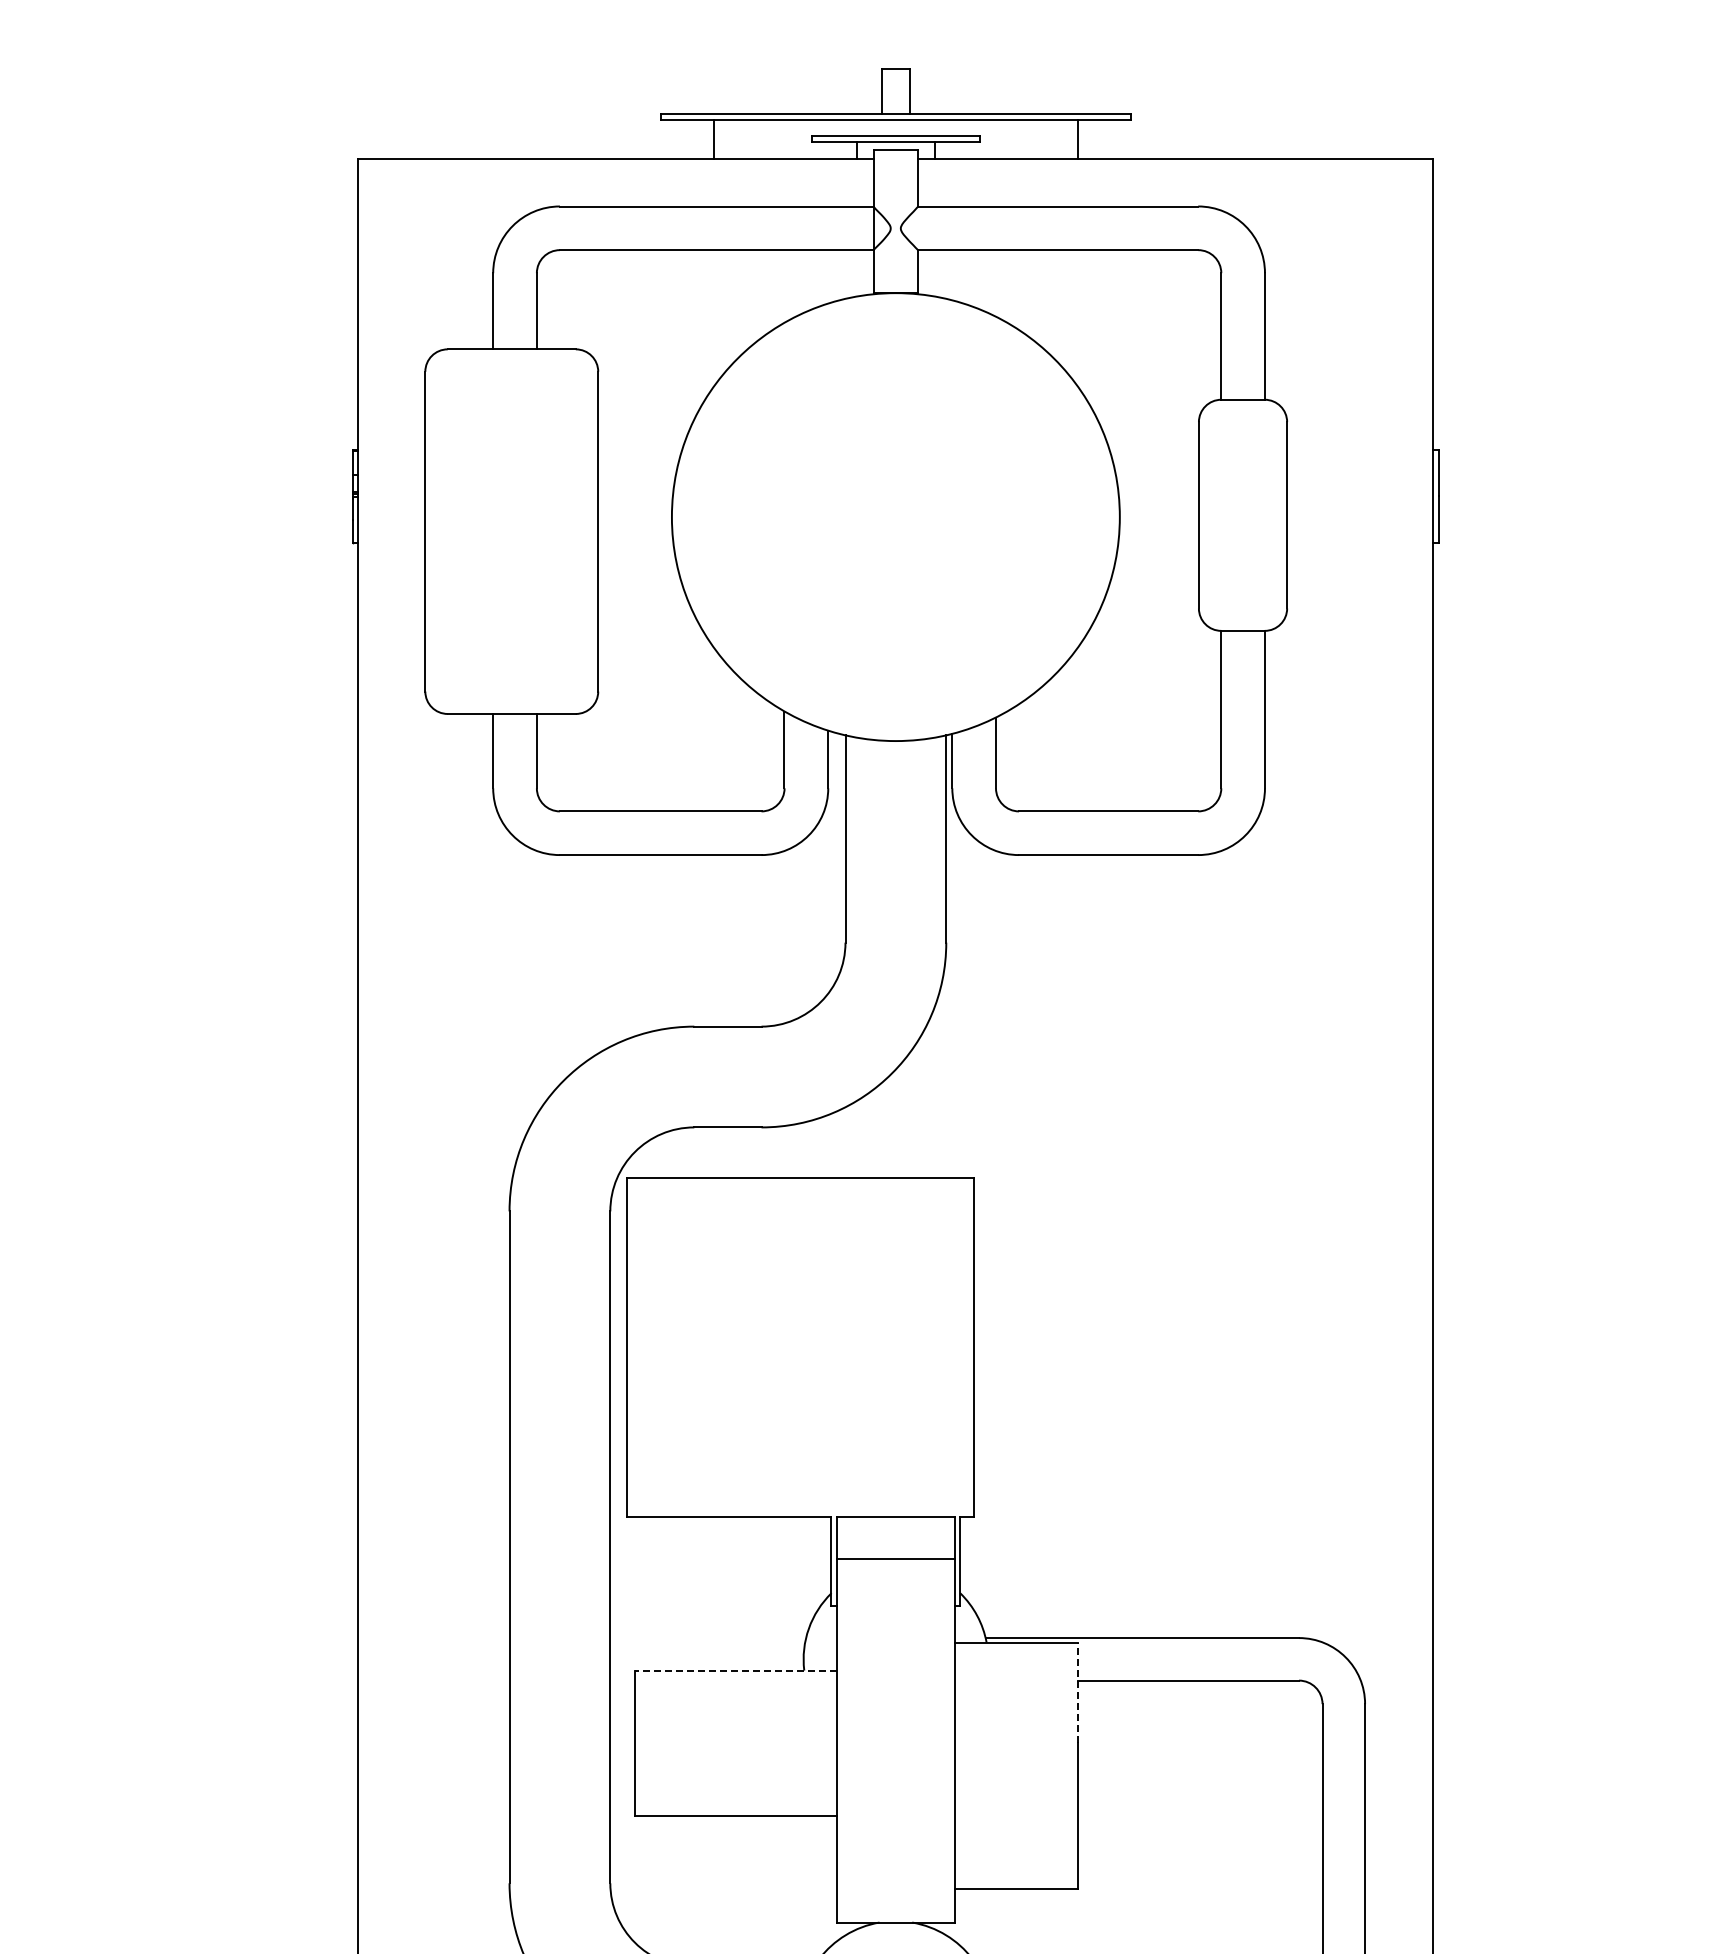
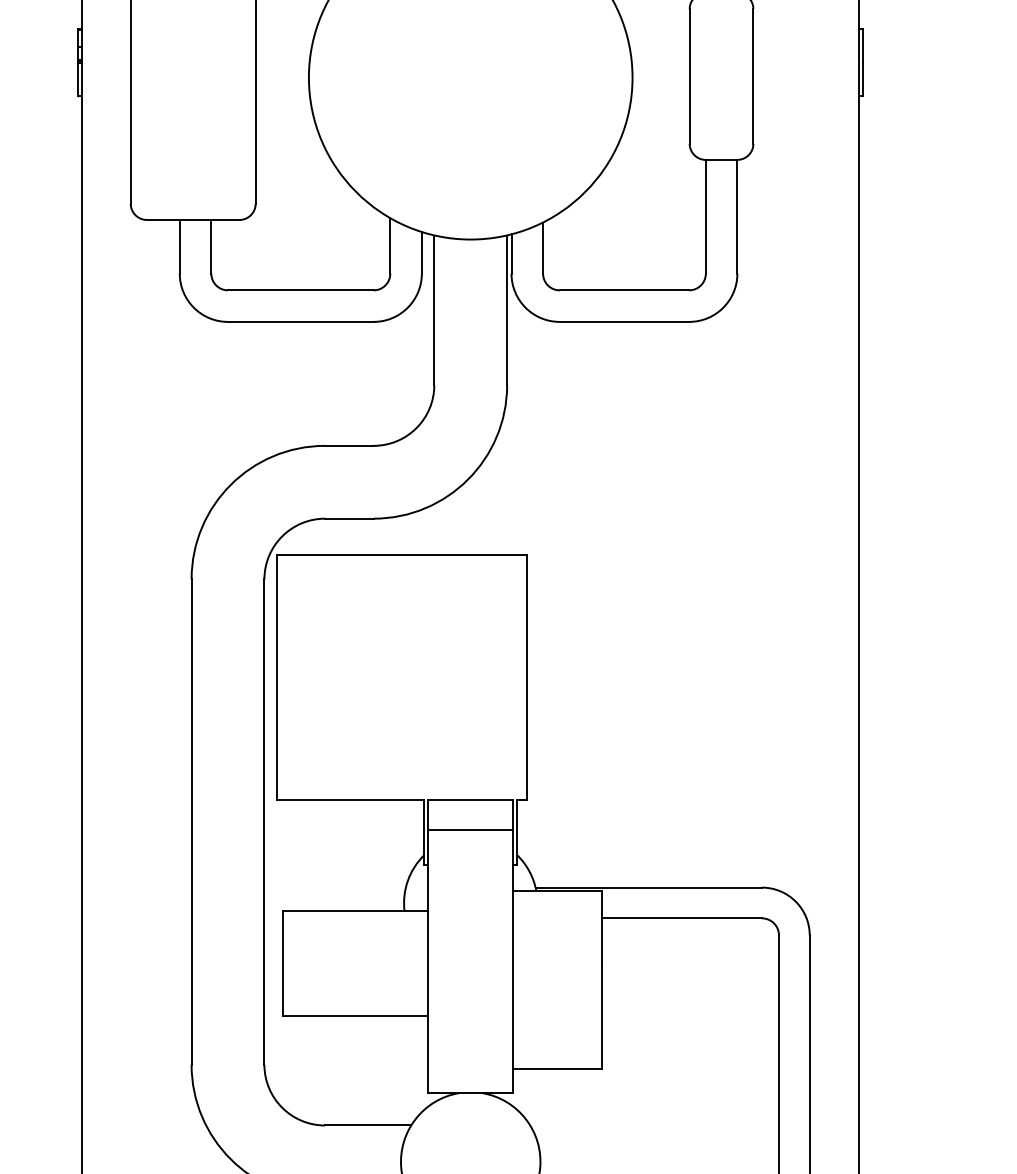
line: (736, 1670) -> (355, 911), dashed -> solid
line: (1077, 1692) -> (601, 926), dashed -> solid

